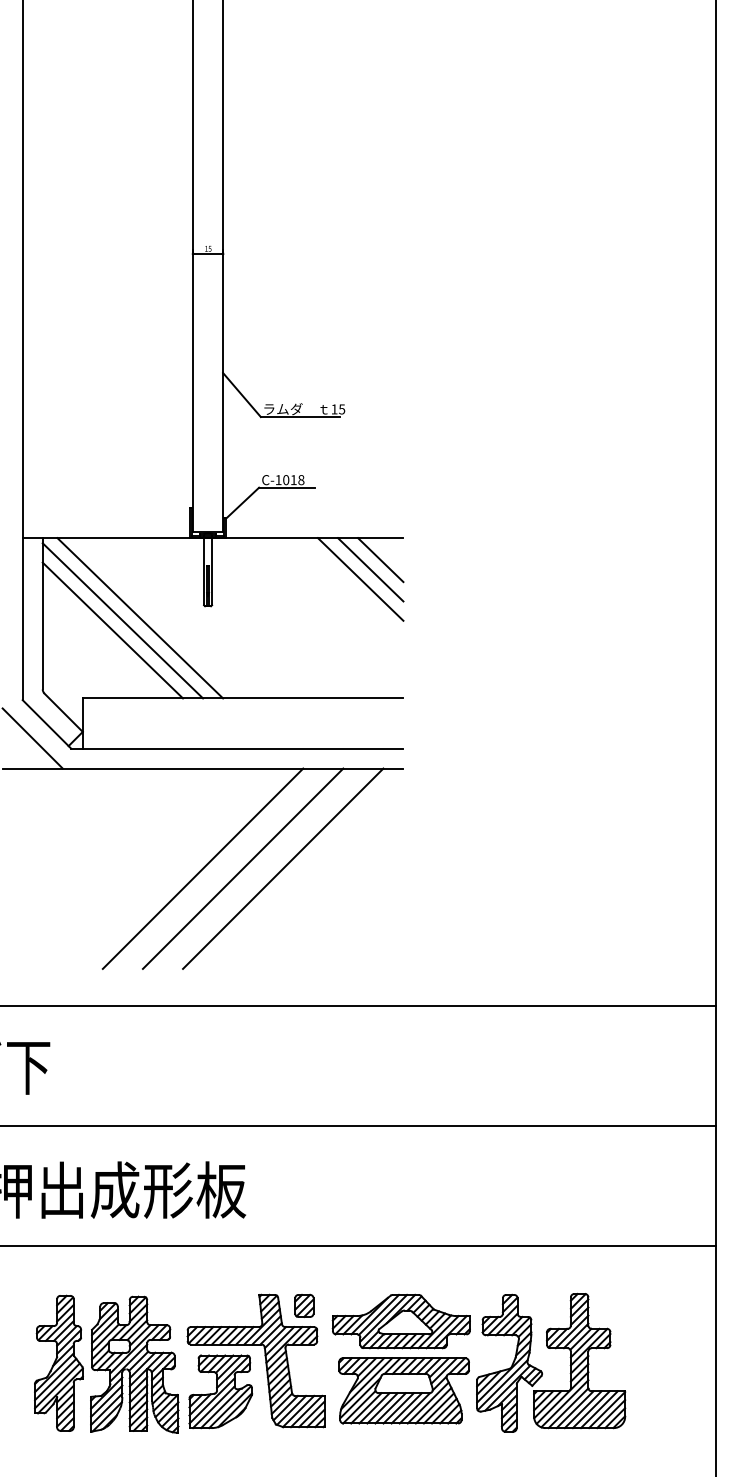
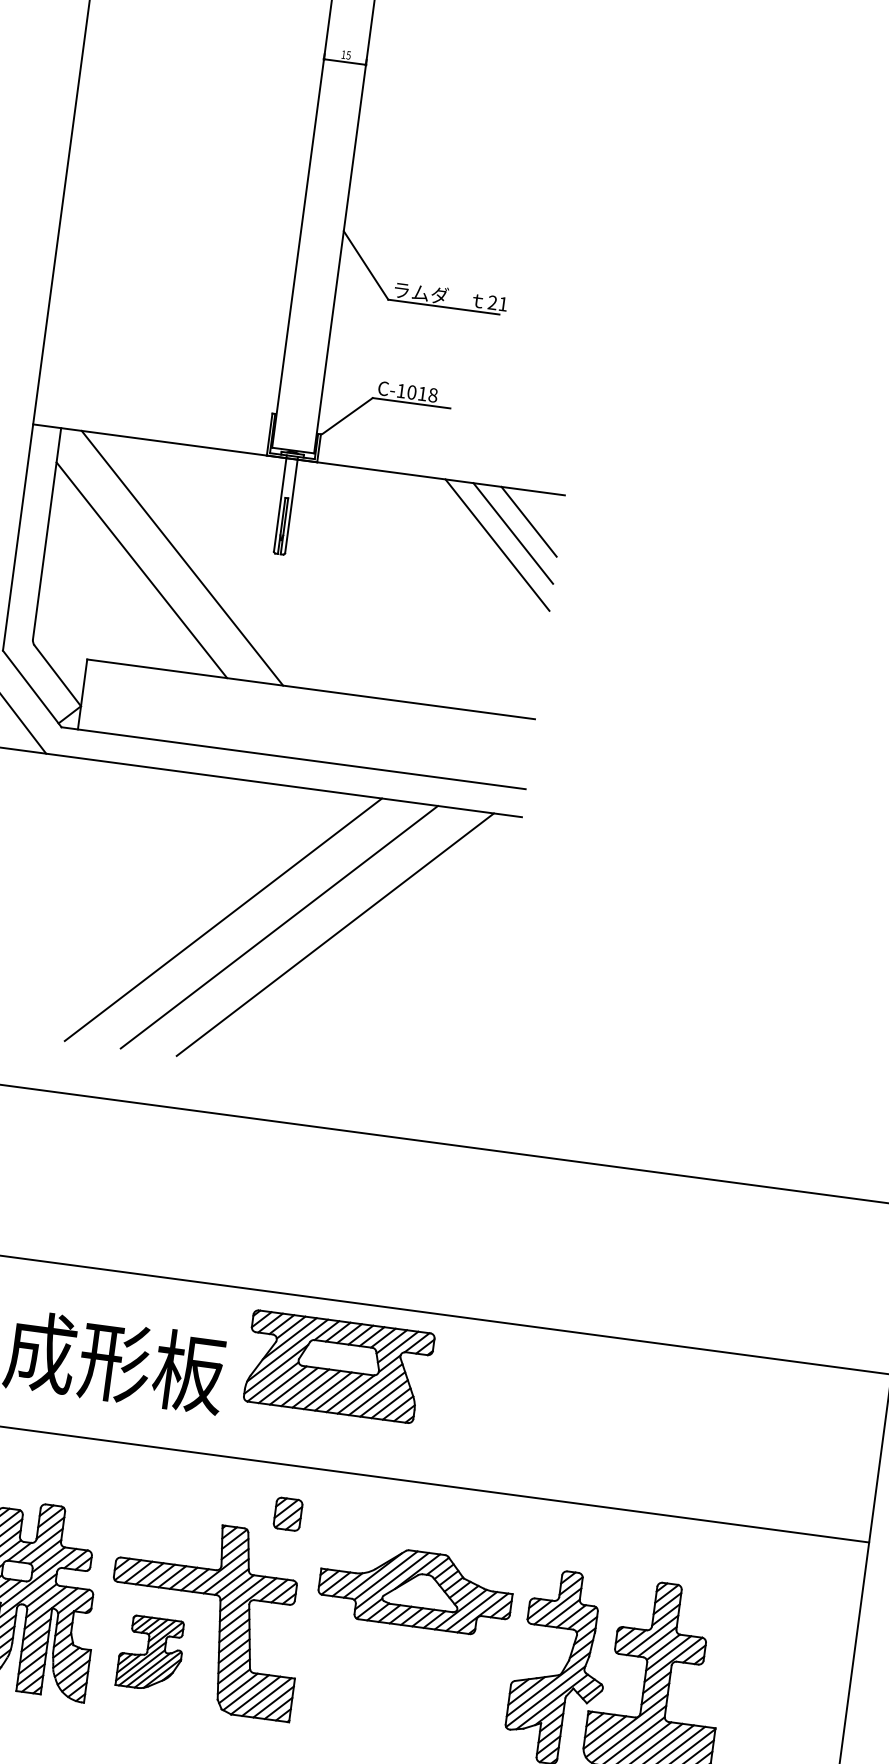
text: (338, 409) -> (498, 303), 15 -> 21
line: (122, 620) -> (157, 558), removed
part: (304, 1305) -> (288, 1513), moved
part: (403, 1390) -> (337, 1366), moved
part: (220, 1391) -> (150, 1653), size x0.7

